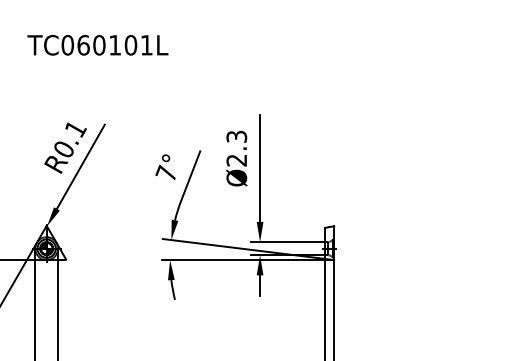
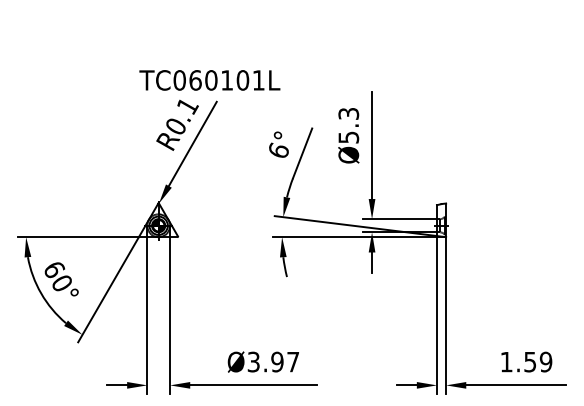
text: (97, 45) -> (209, 80), moved
text: (236, 160) -> (348, 137), Ø2.3 -> Ø5.3
text: (165, 172) -> (277, 149), 7° -> 6°

